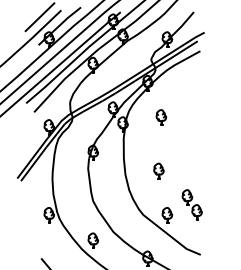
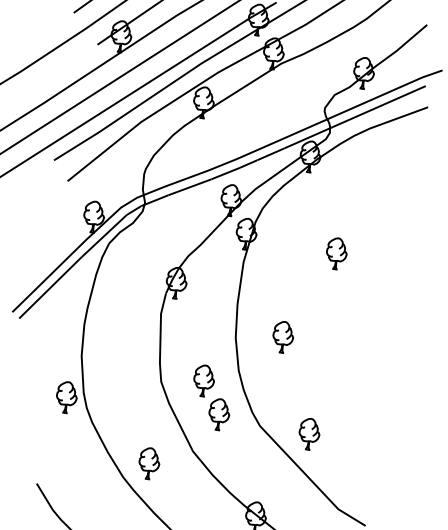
part: (161, 117) -> (336, 253), moved
part: (158, 170) -> (282, 335), moved
part: (191, 204) -> (210, 396), moved

